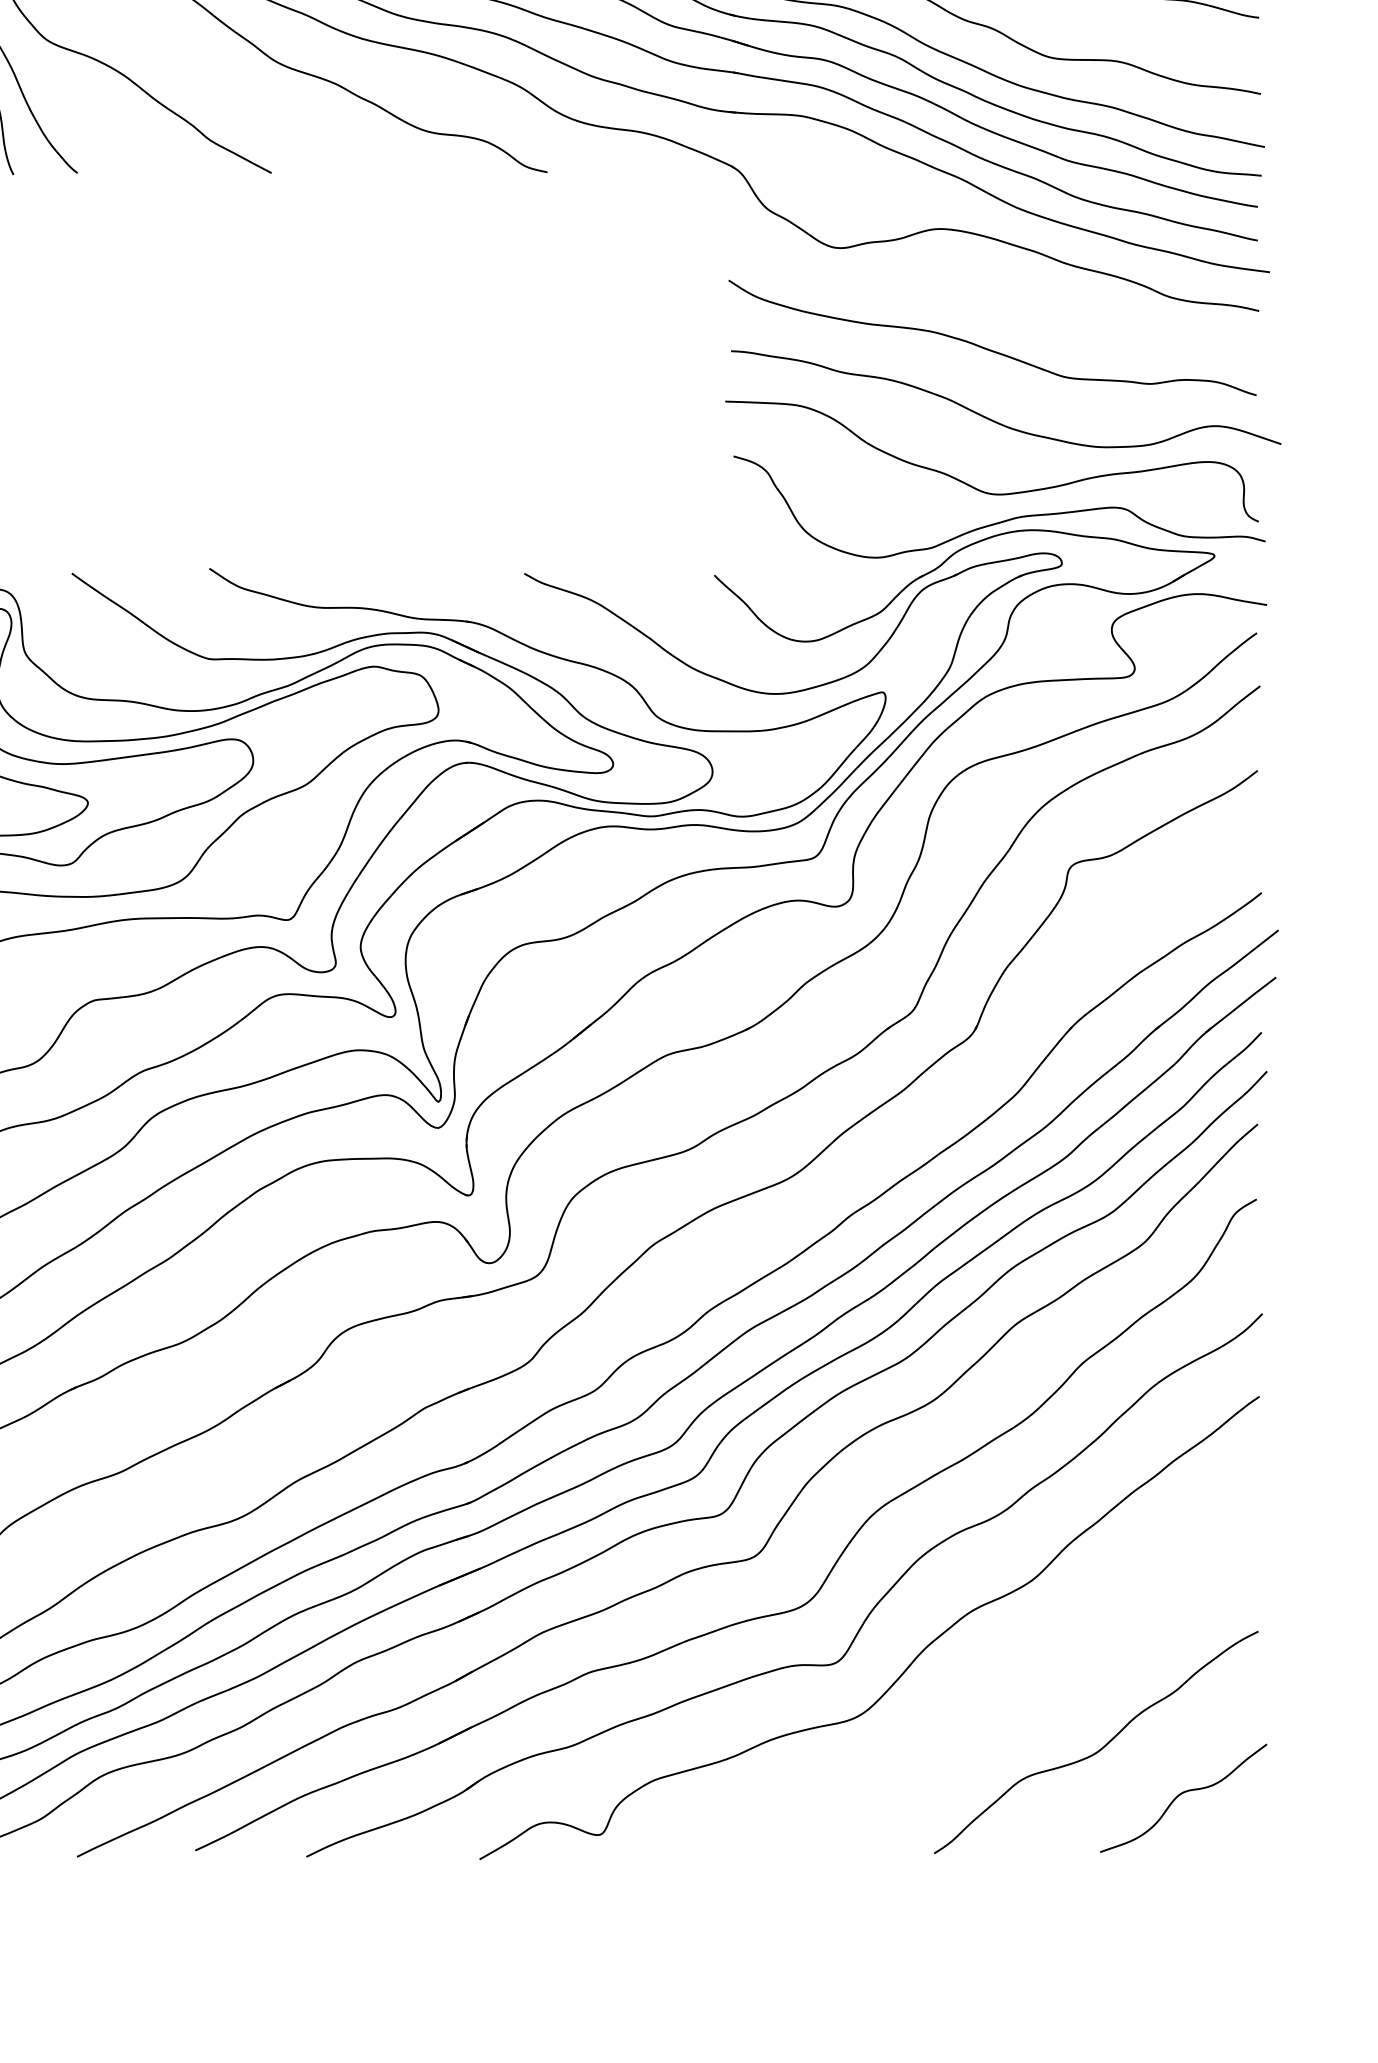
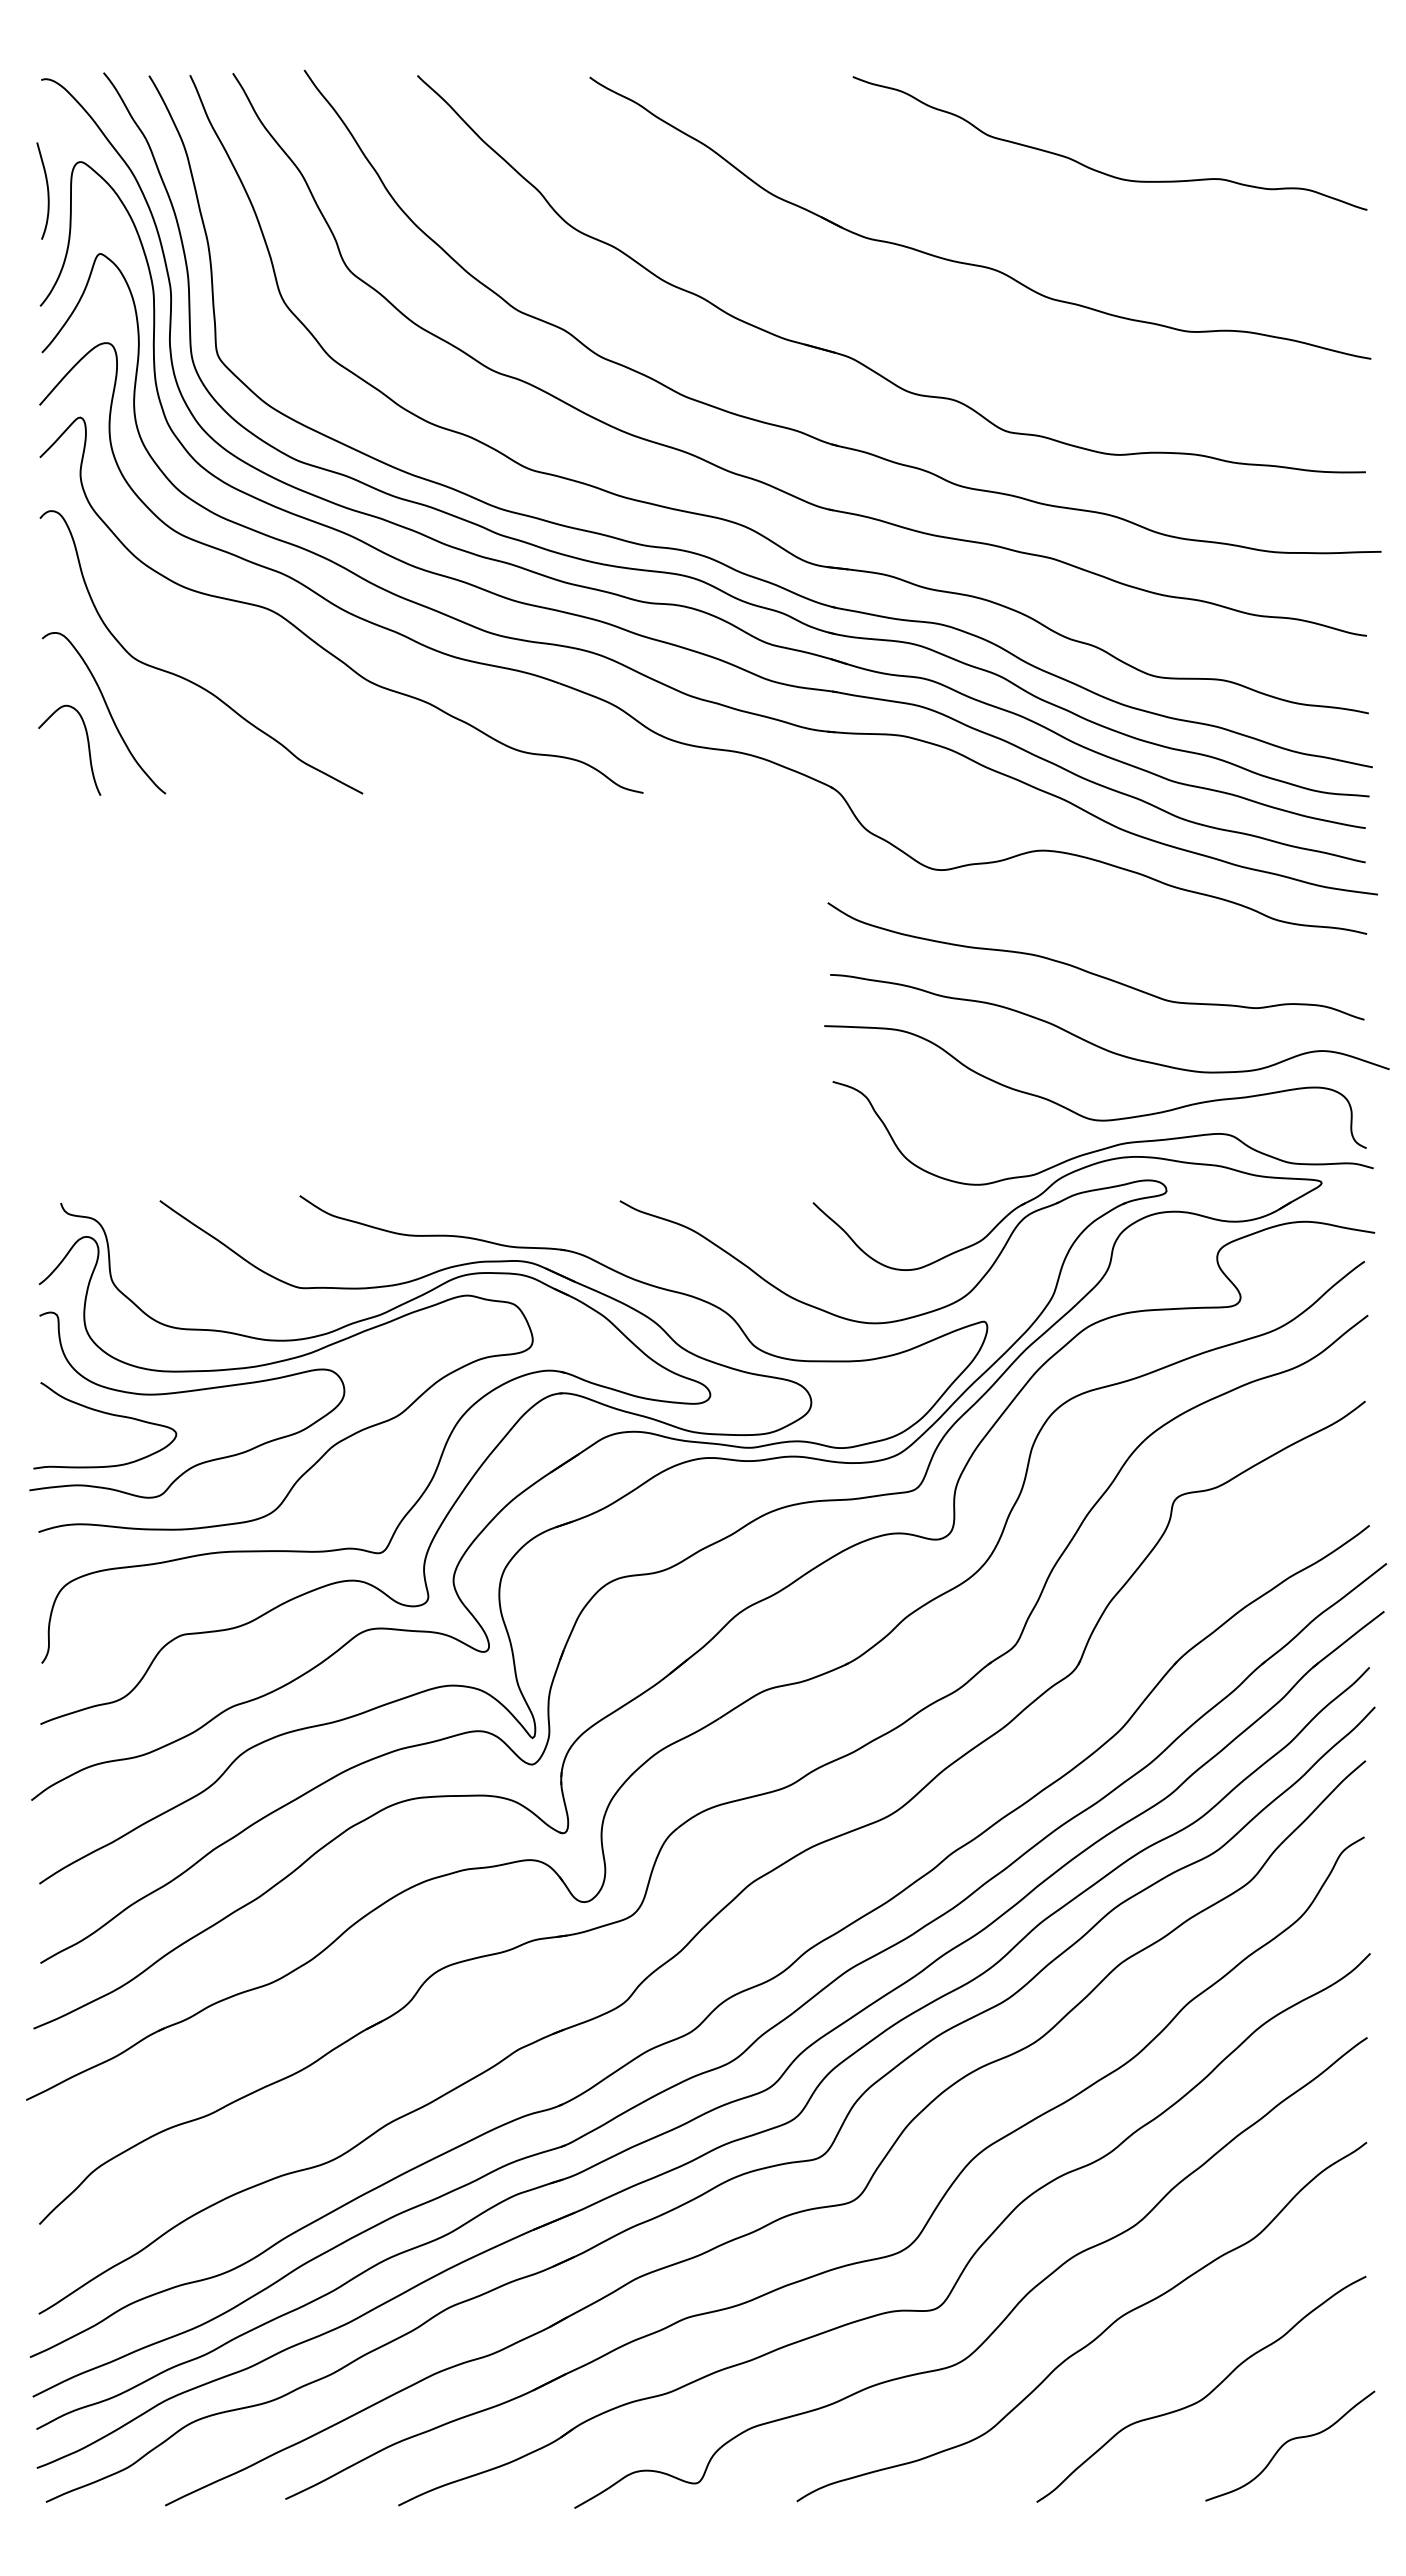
curve: (992, 1691) -> (1095, 2337), added

